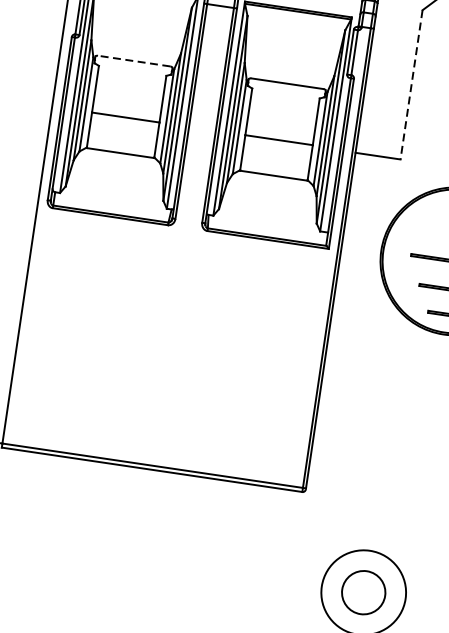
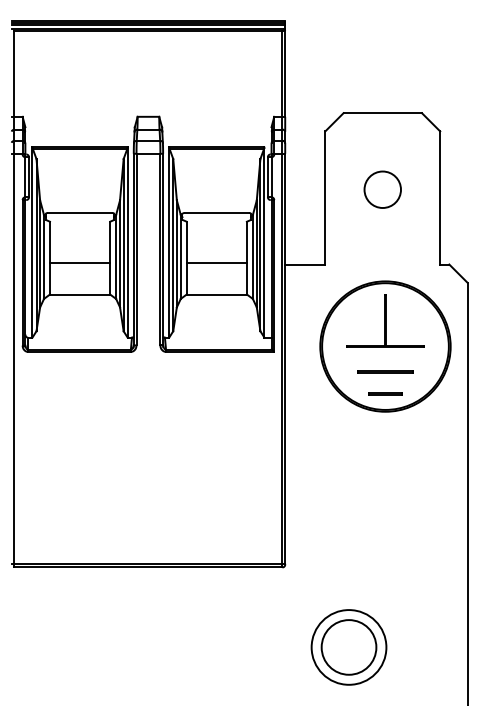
line: (133, 60) -> (79, 212), dashed -> solid
line: (411, 84) -> (325, 197), dashed -> solid
circle: (363, 592) -> (348, 647), size x1.43

